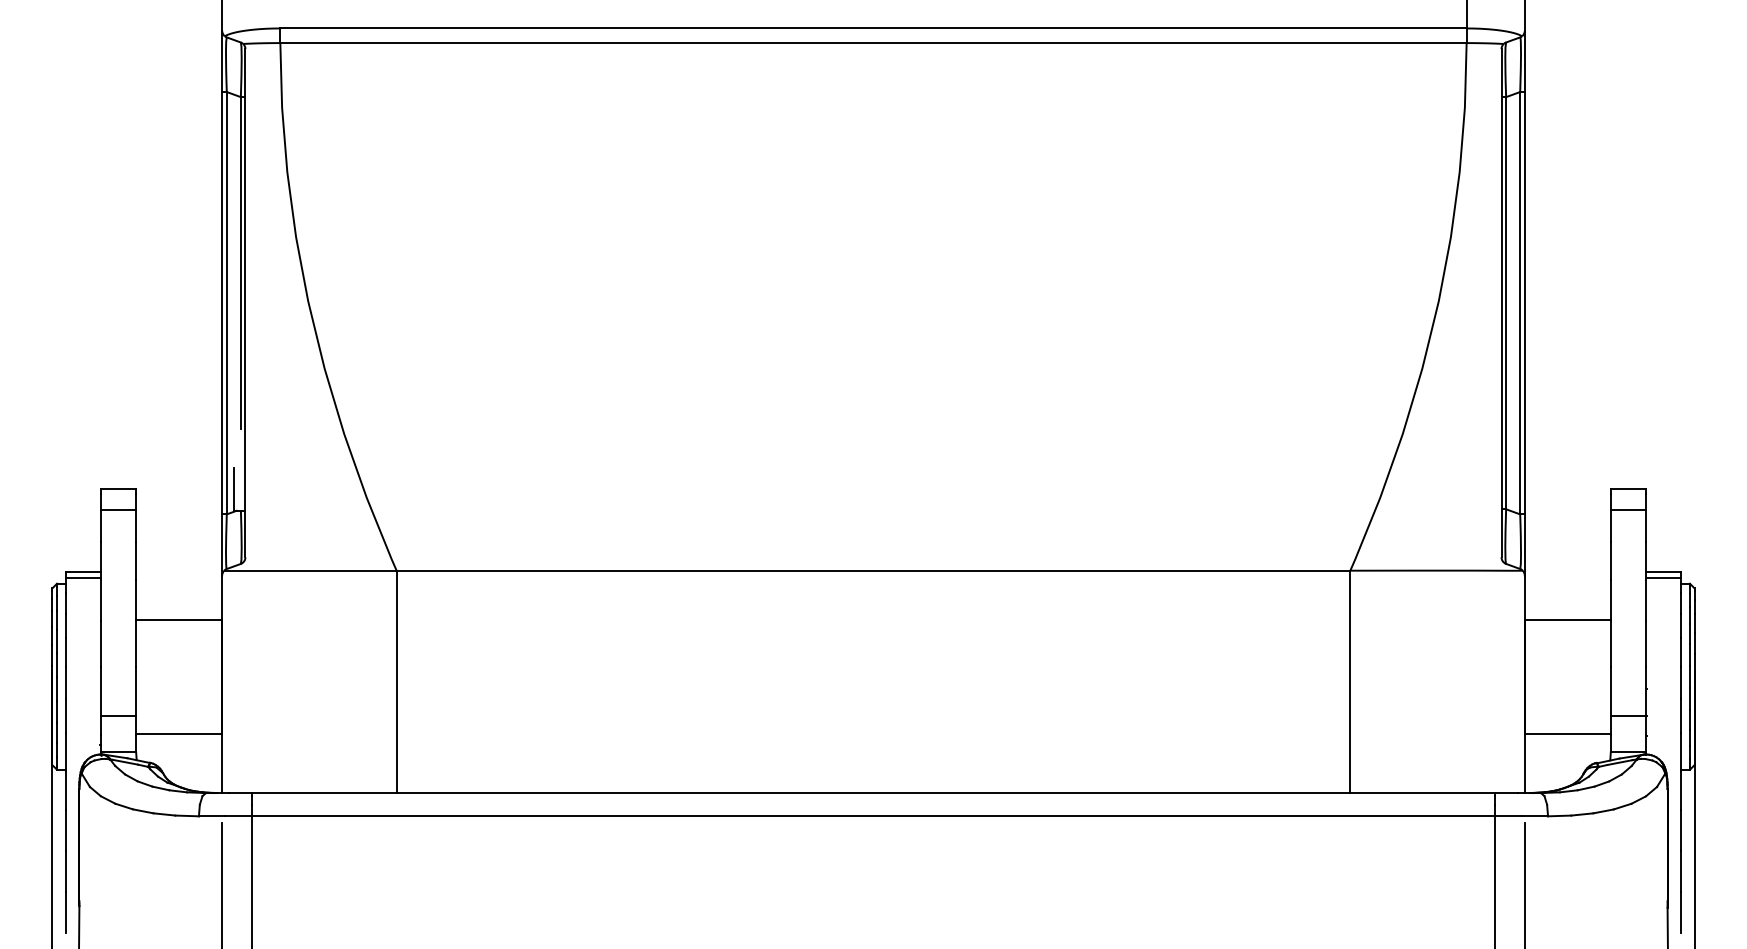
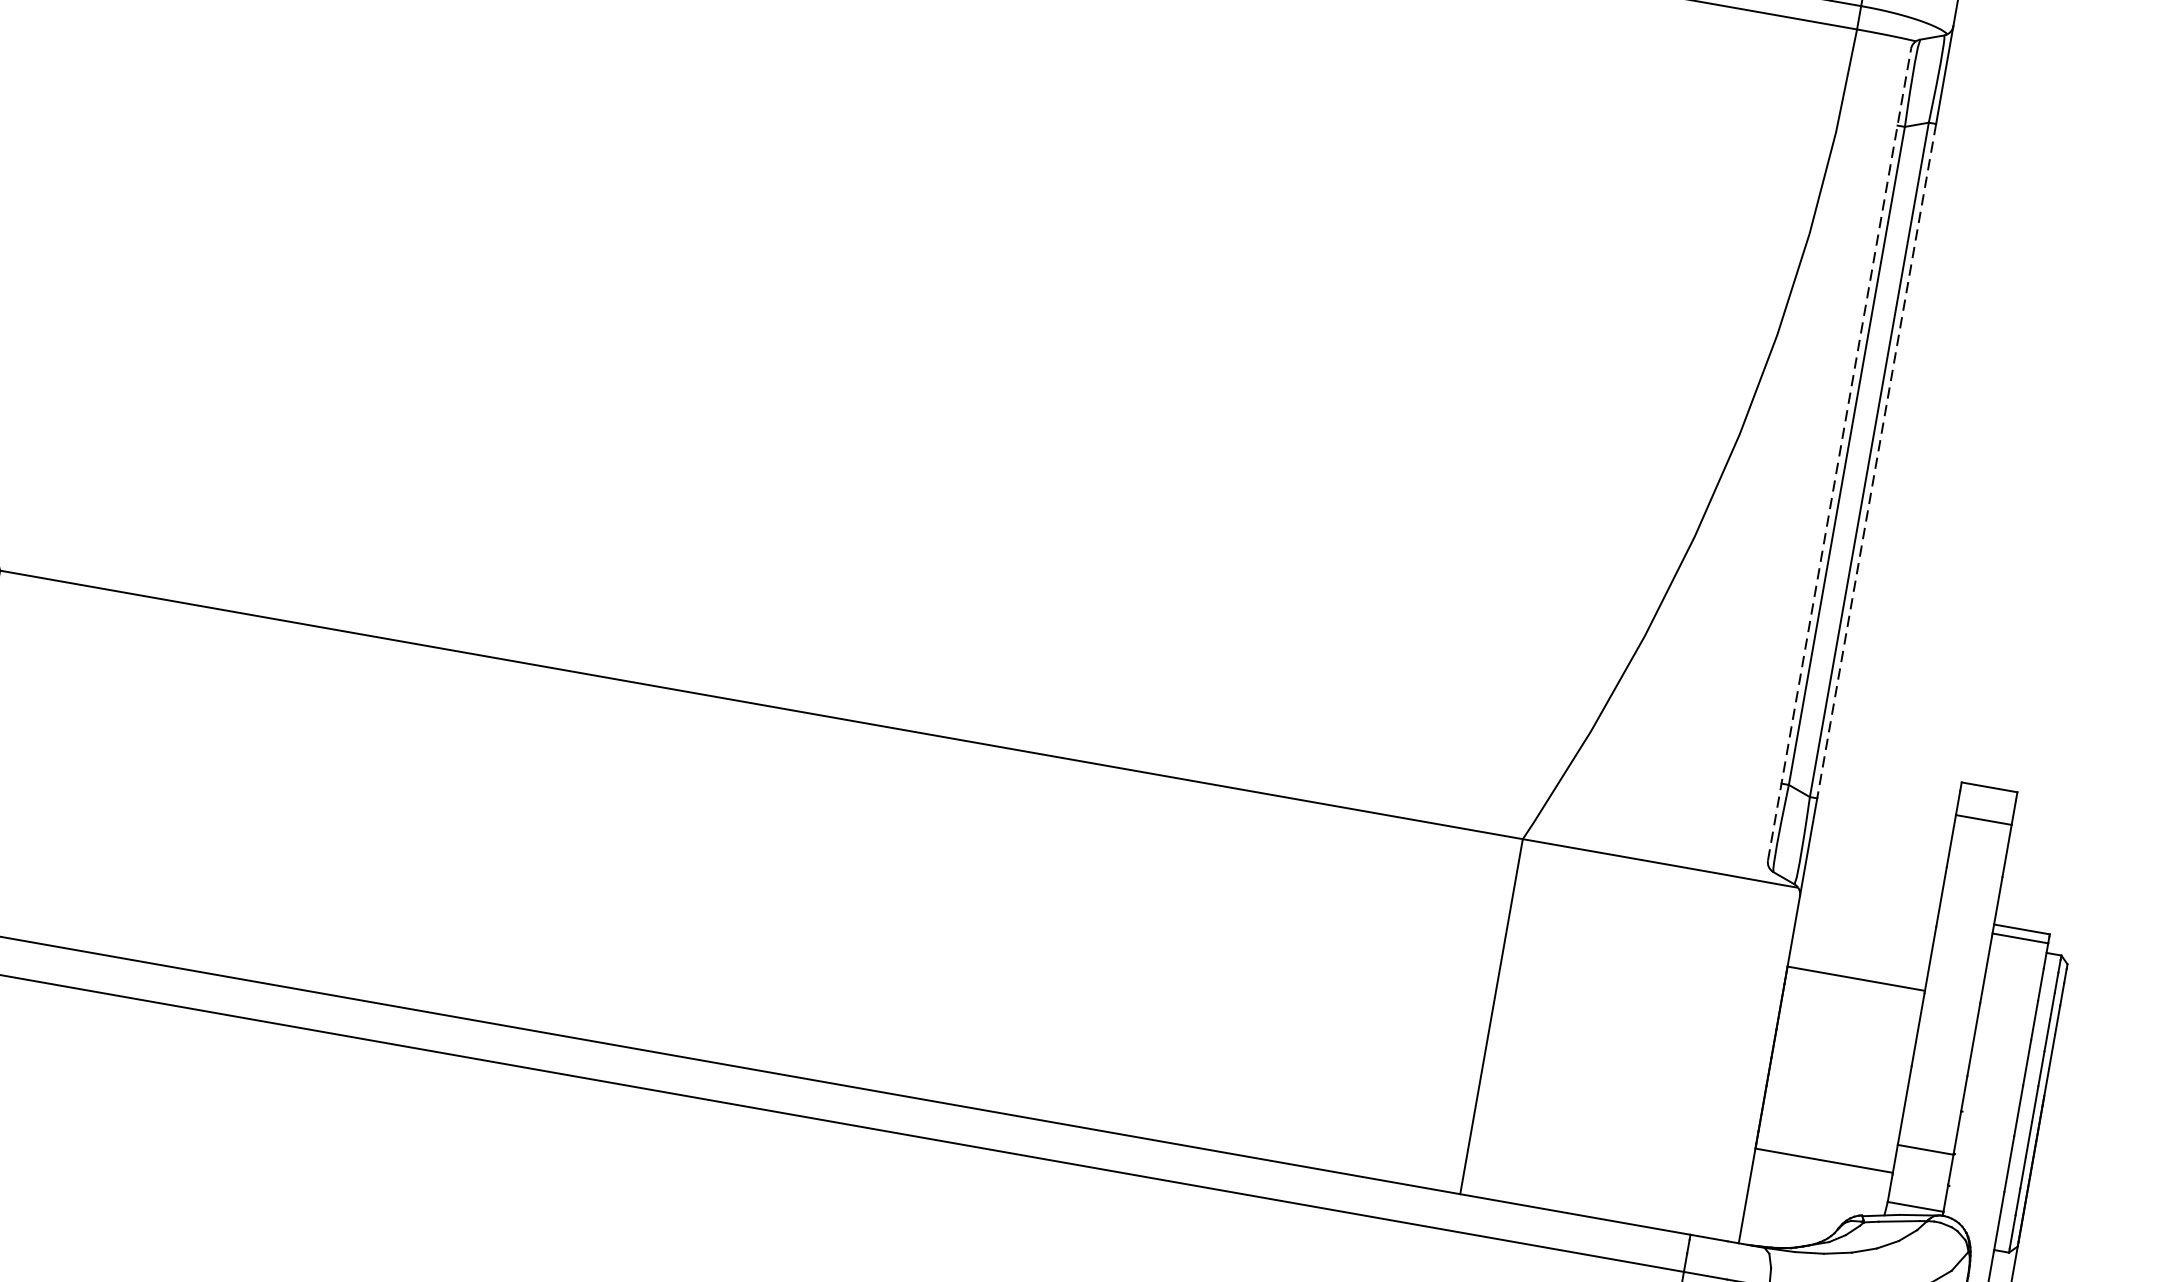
line: (1501, 302) -> (1839, 453), solid -> dashed
line: (1524, 303) -> (1876, 461), solid -> dashed

